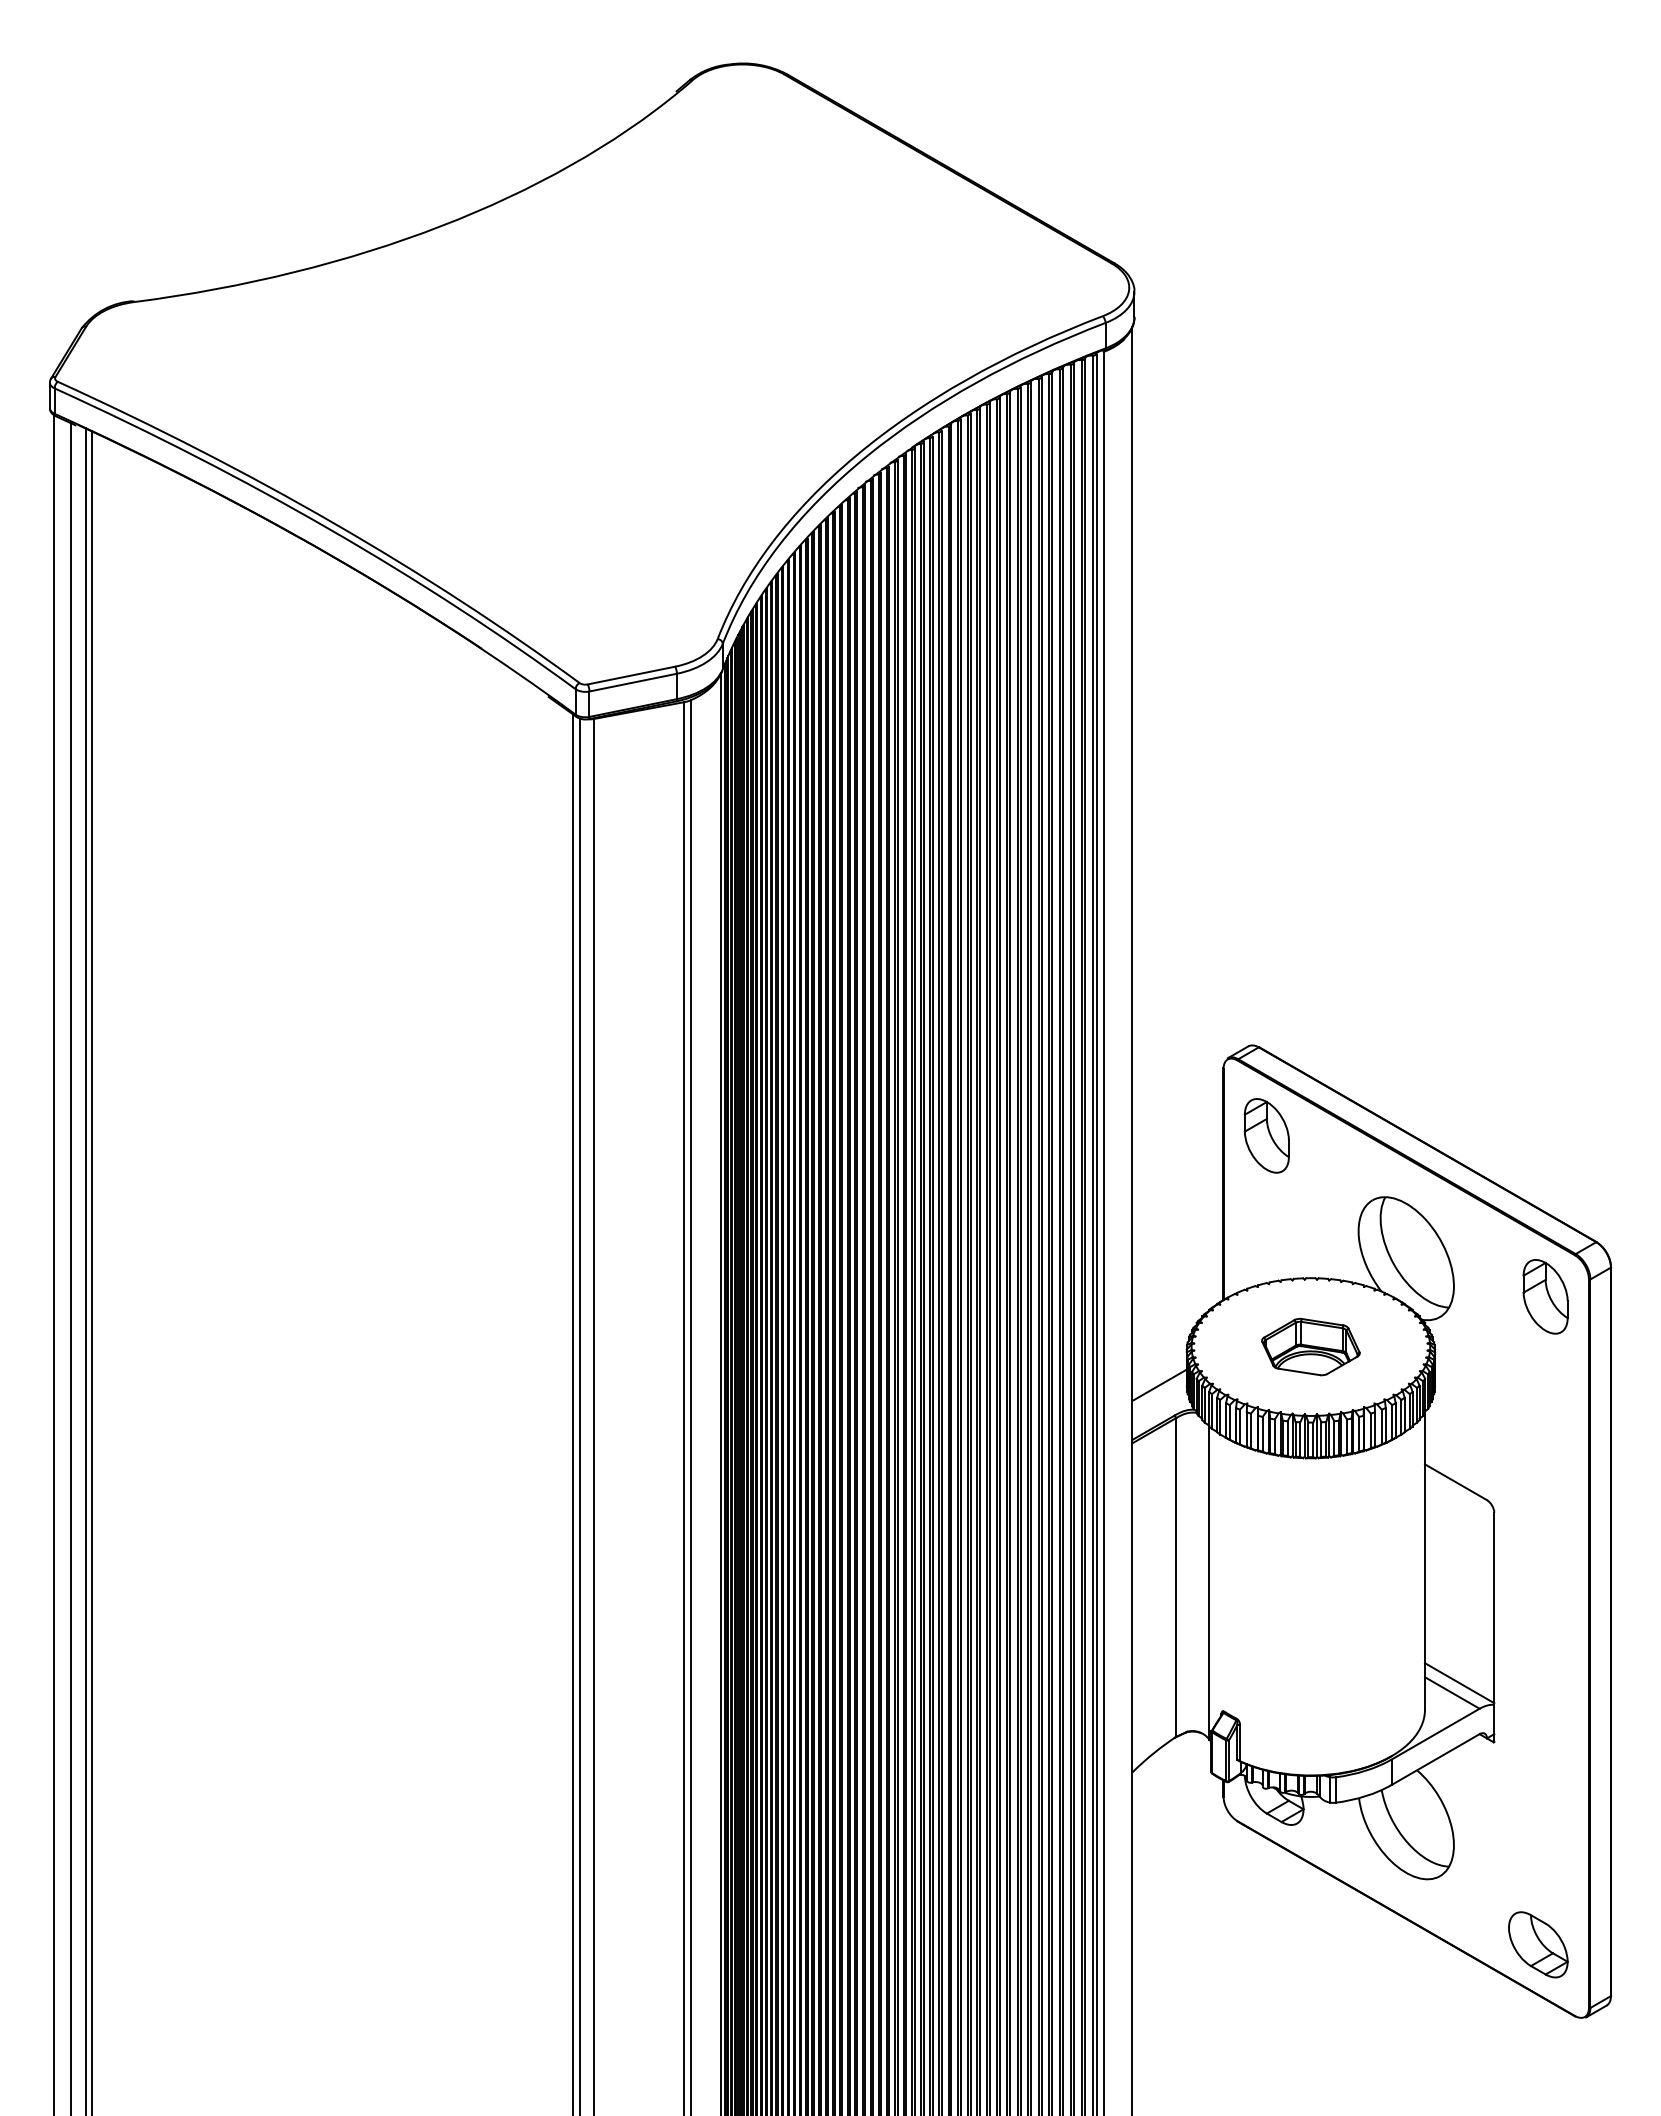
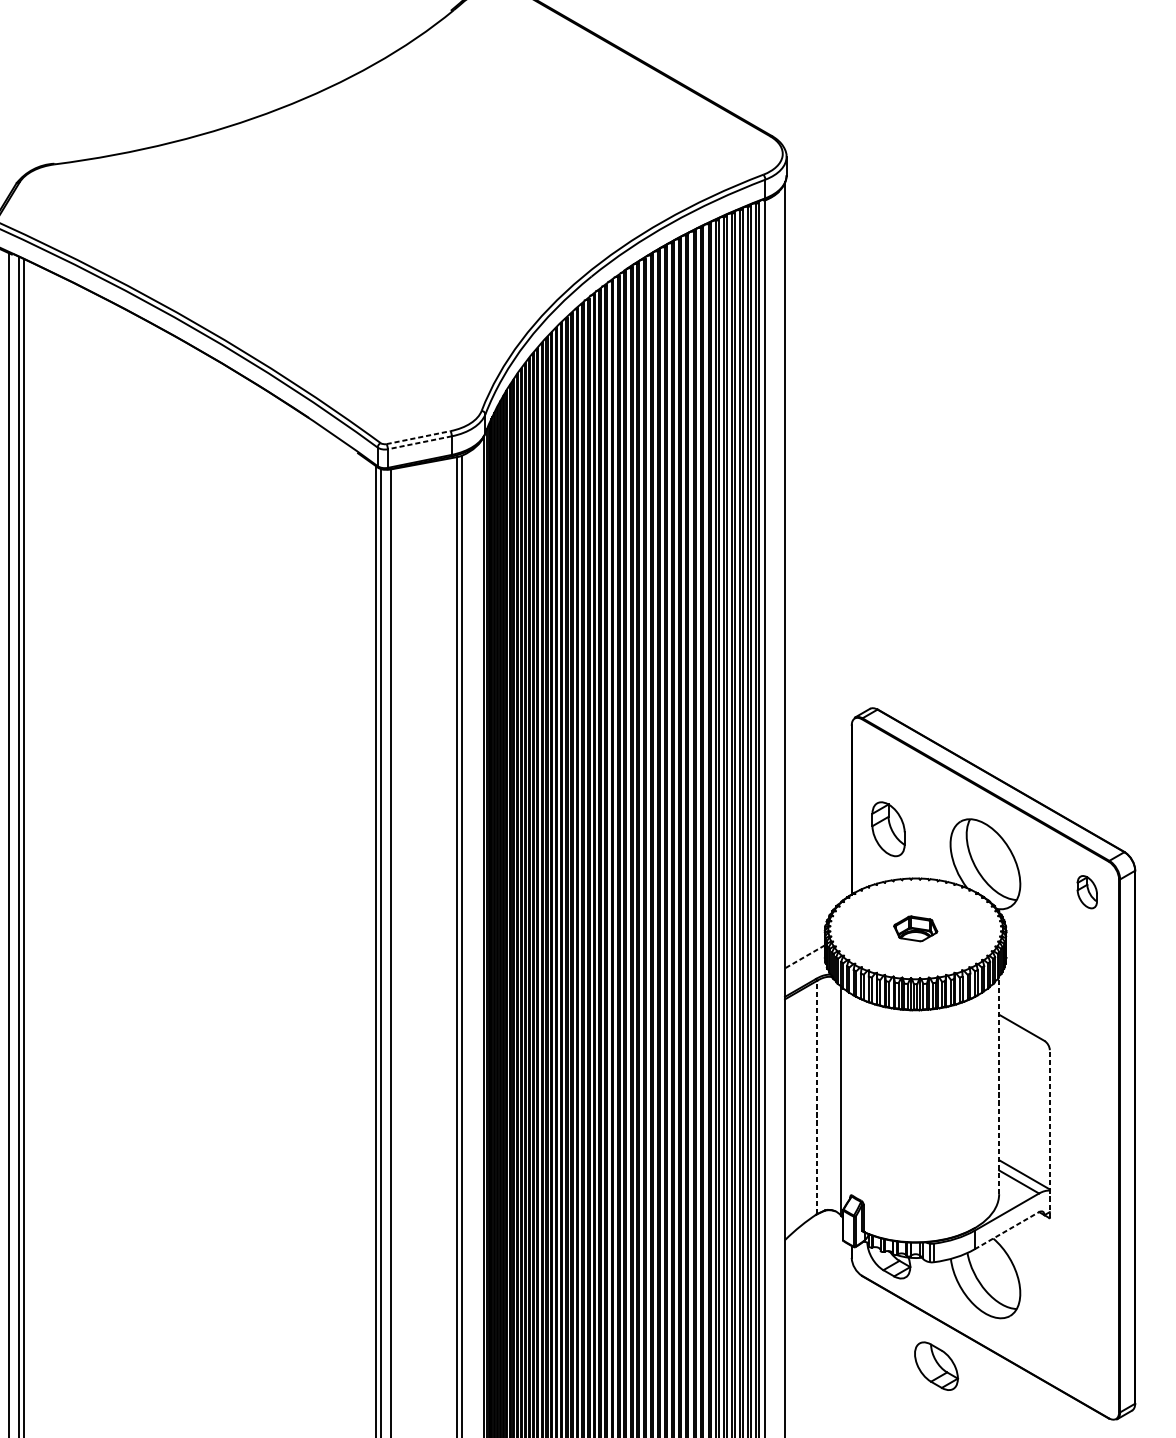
line: (631, 675) -> (418, 437), solid -> dashed
line: (633, 682) -> (420, 442), solid -> dashed
part: (1266, 1135) -> (888, 828), moved
part: (1545, 1296) -> (1087, 891), size x0.6
part: (1310, 1346) -> (915, 928), size x0.6
line: (1159, 1385) -> (804, 957), solid -> dashed
line: (1425, 1561) -> (999, 1085), solid -> dashed
line: (1176, 1577) -> (817, 1097), solid -> dashed
line: (1494, 1626) -> (1049, 1133), solid -> dashed
line: (1435, 1759) -> (1006, 1230), solid -> dashed
part: (1538, 1944) -> (936, 1365), moved

